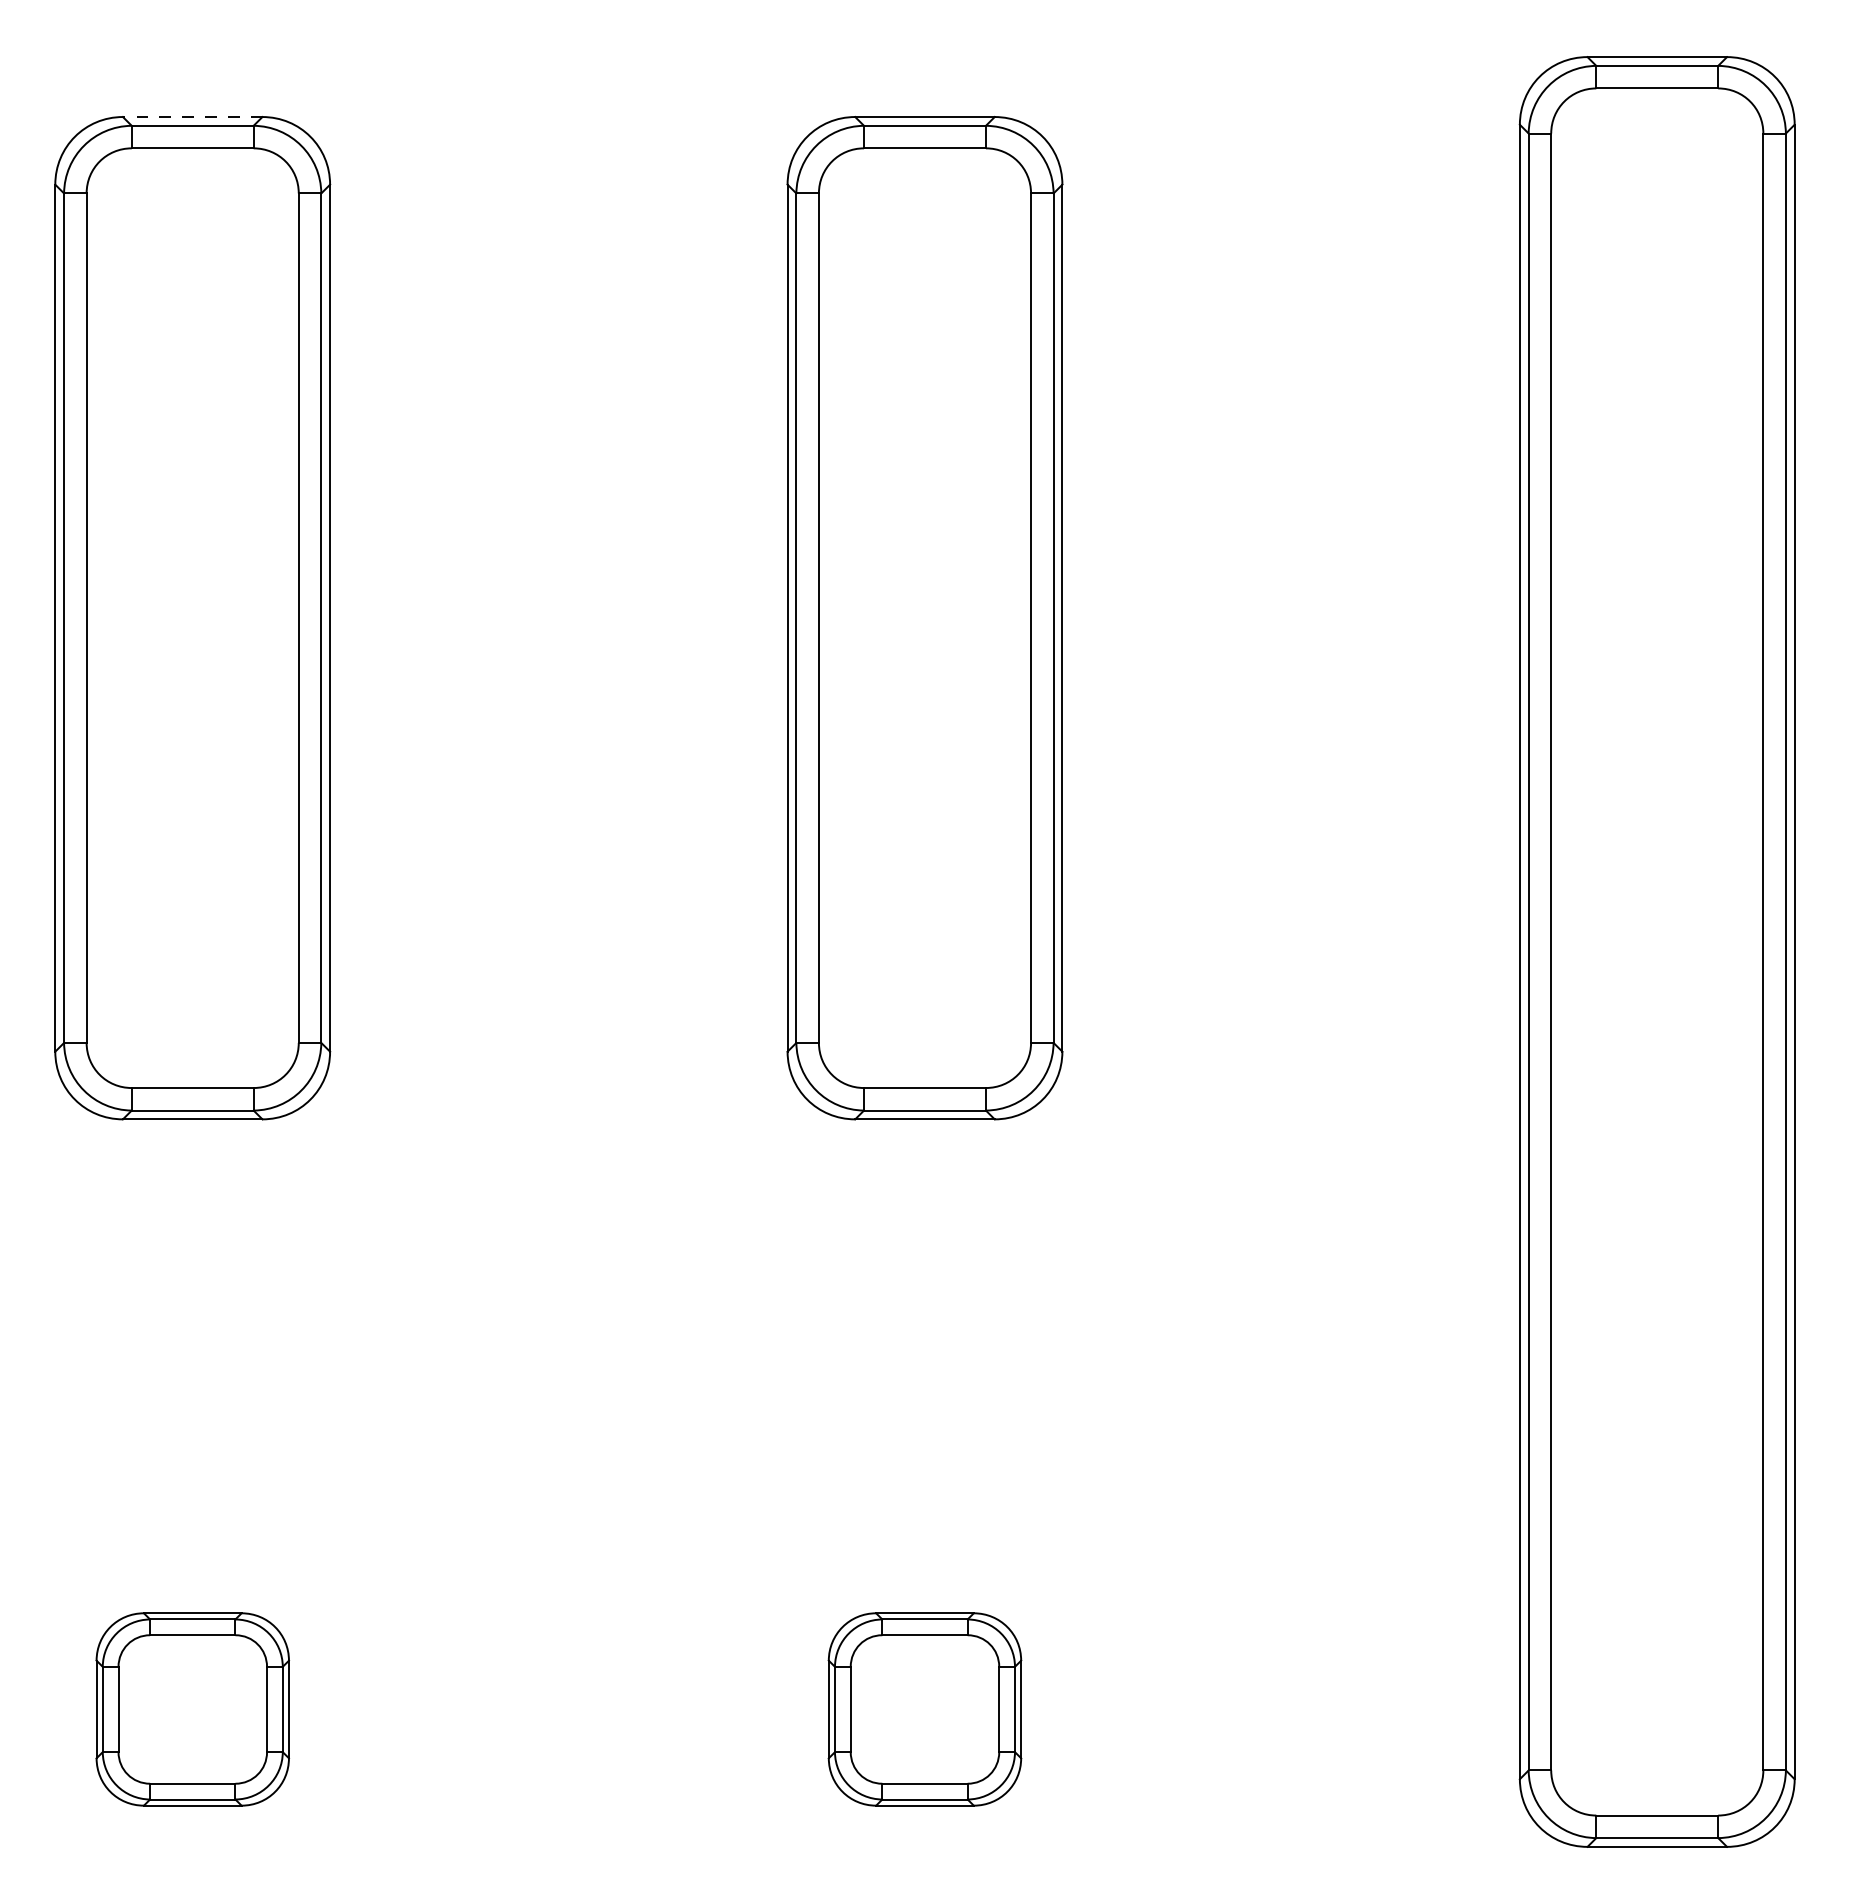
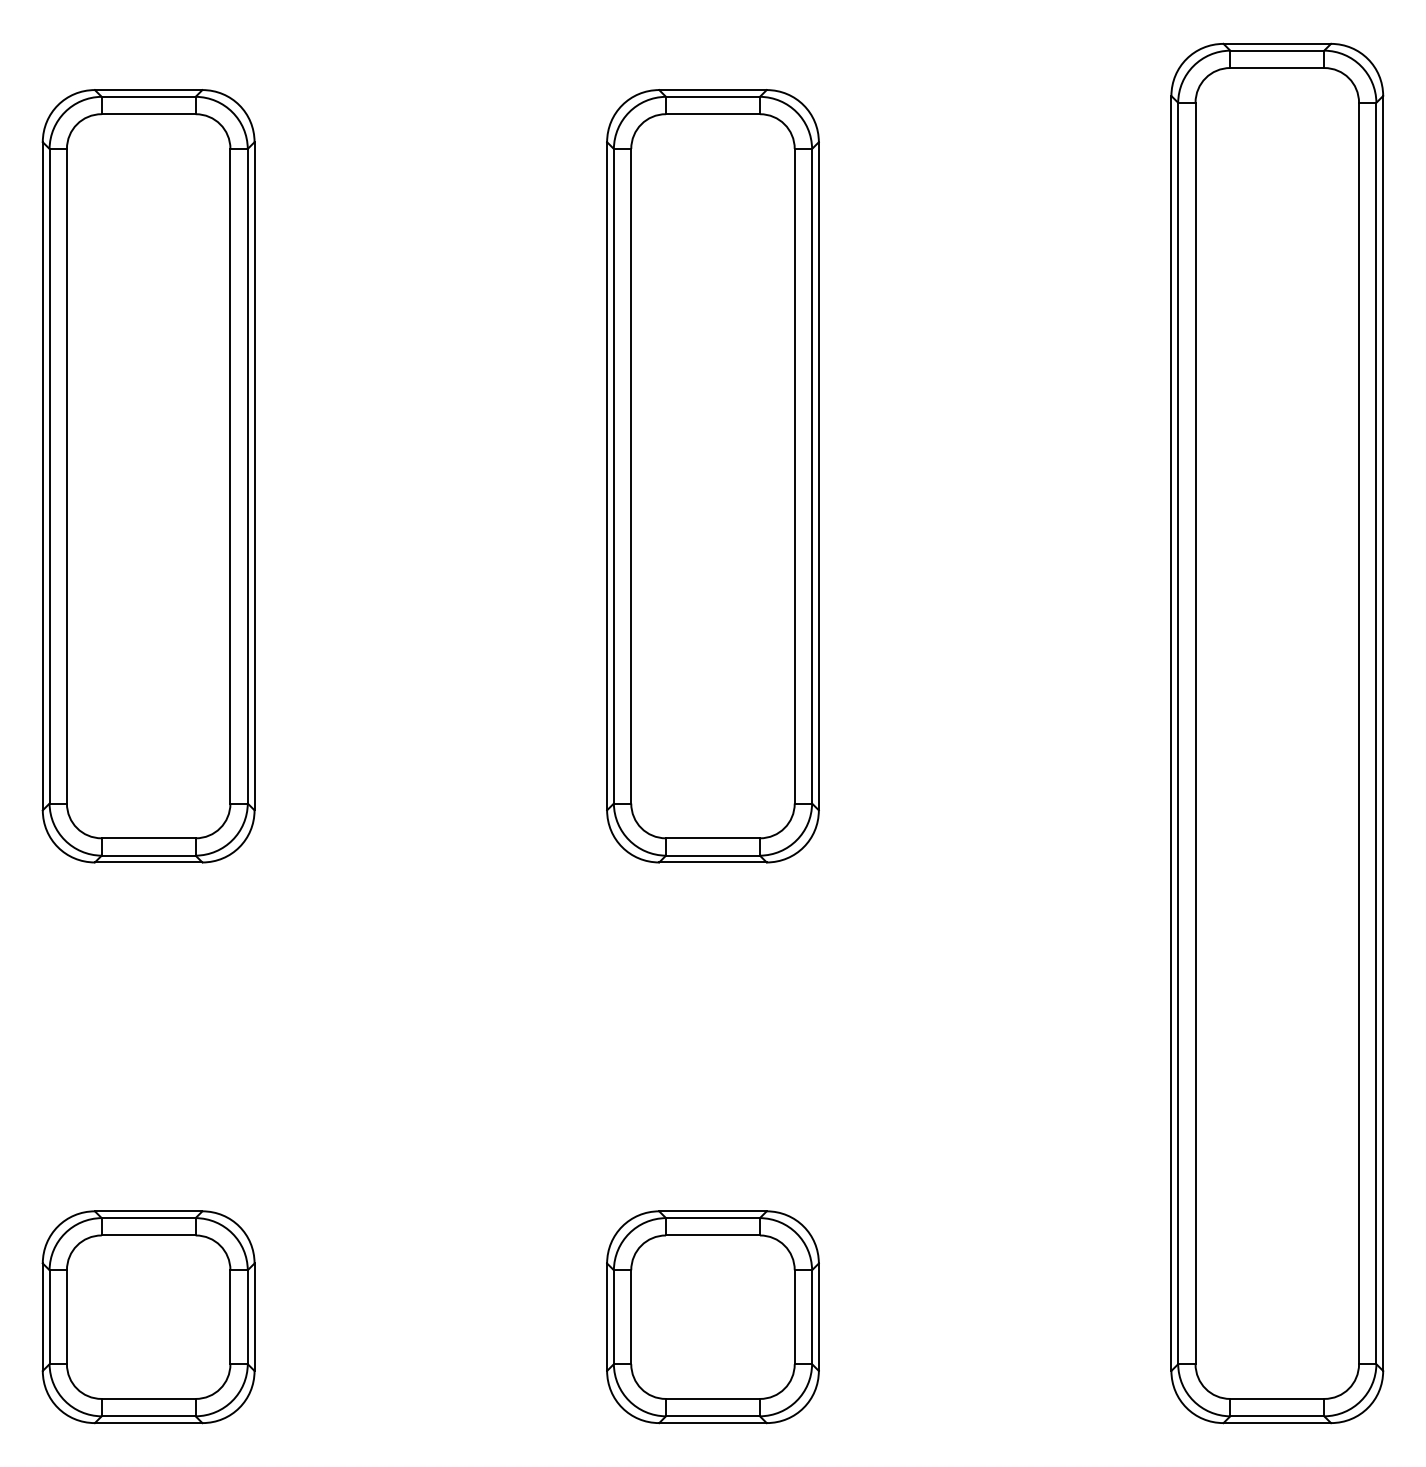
line: (192, 117) -> (148, 90), dashed -> solid
part: (192, 1709) -> (148, 1317), size x1.43
part: (924, 1709) -> (712, 1317), size x1.43

